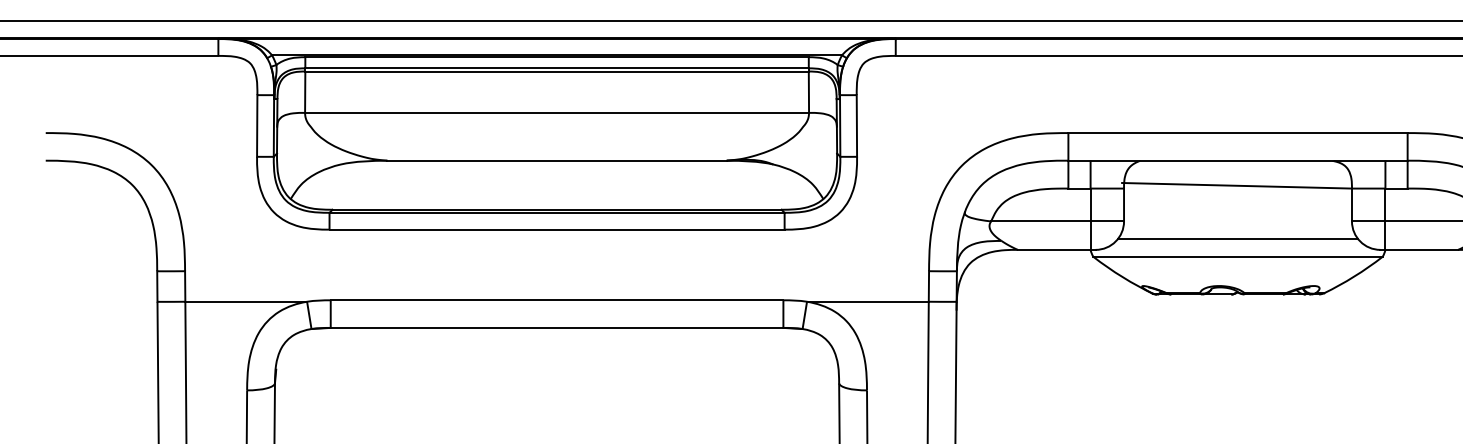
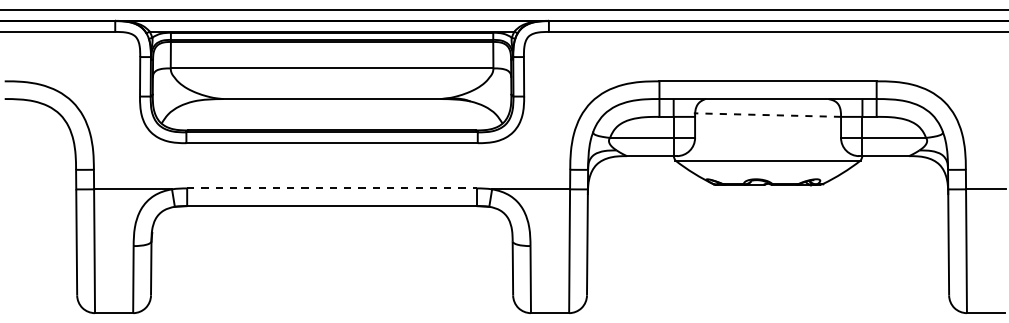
line: (1237, 186) -> (767, 115), solid -> dashed
line: (1238, 239) -> (768, 149), removed
line: (557, 300) -> (332, 188), solid -> dashed

